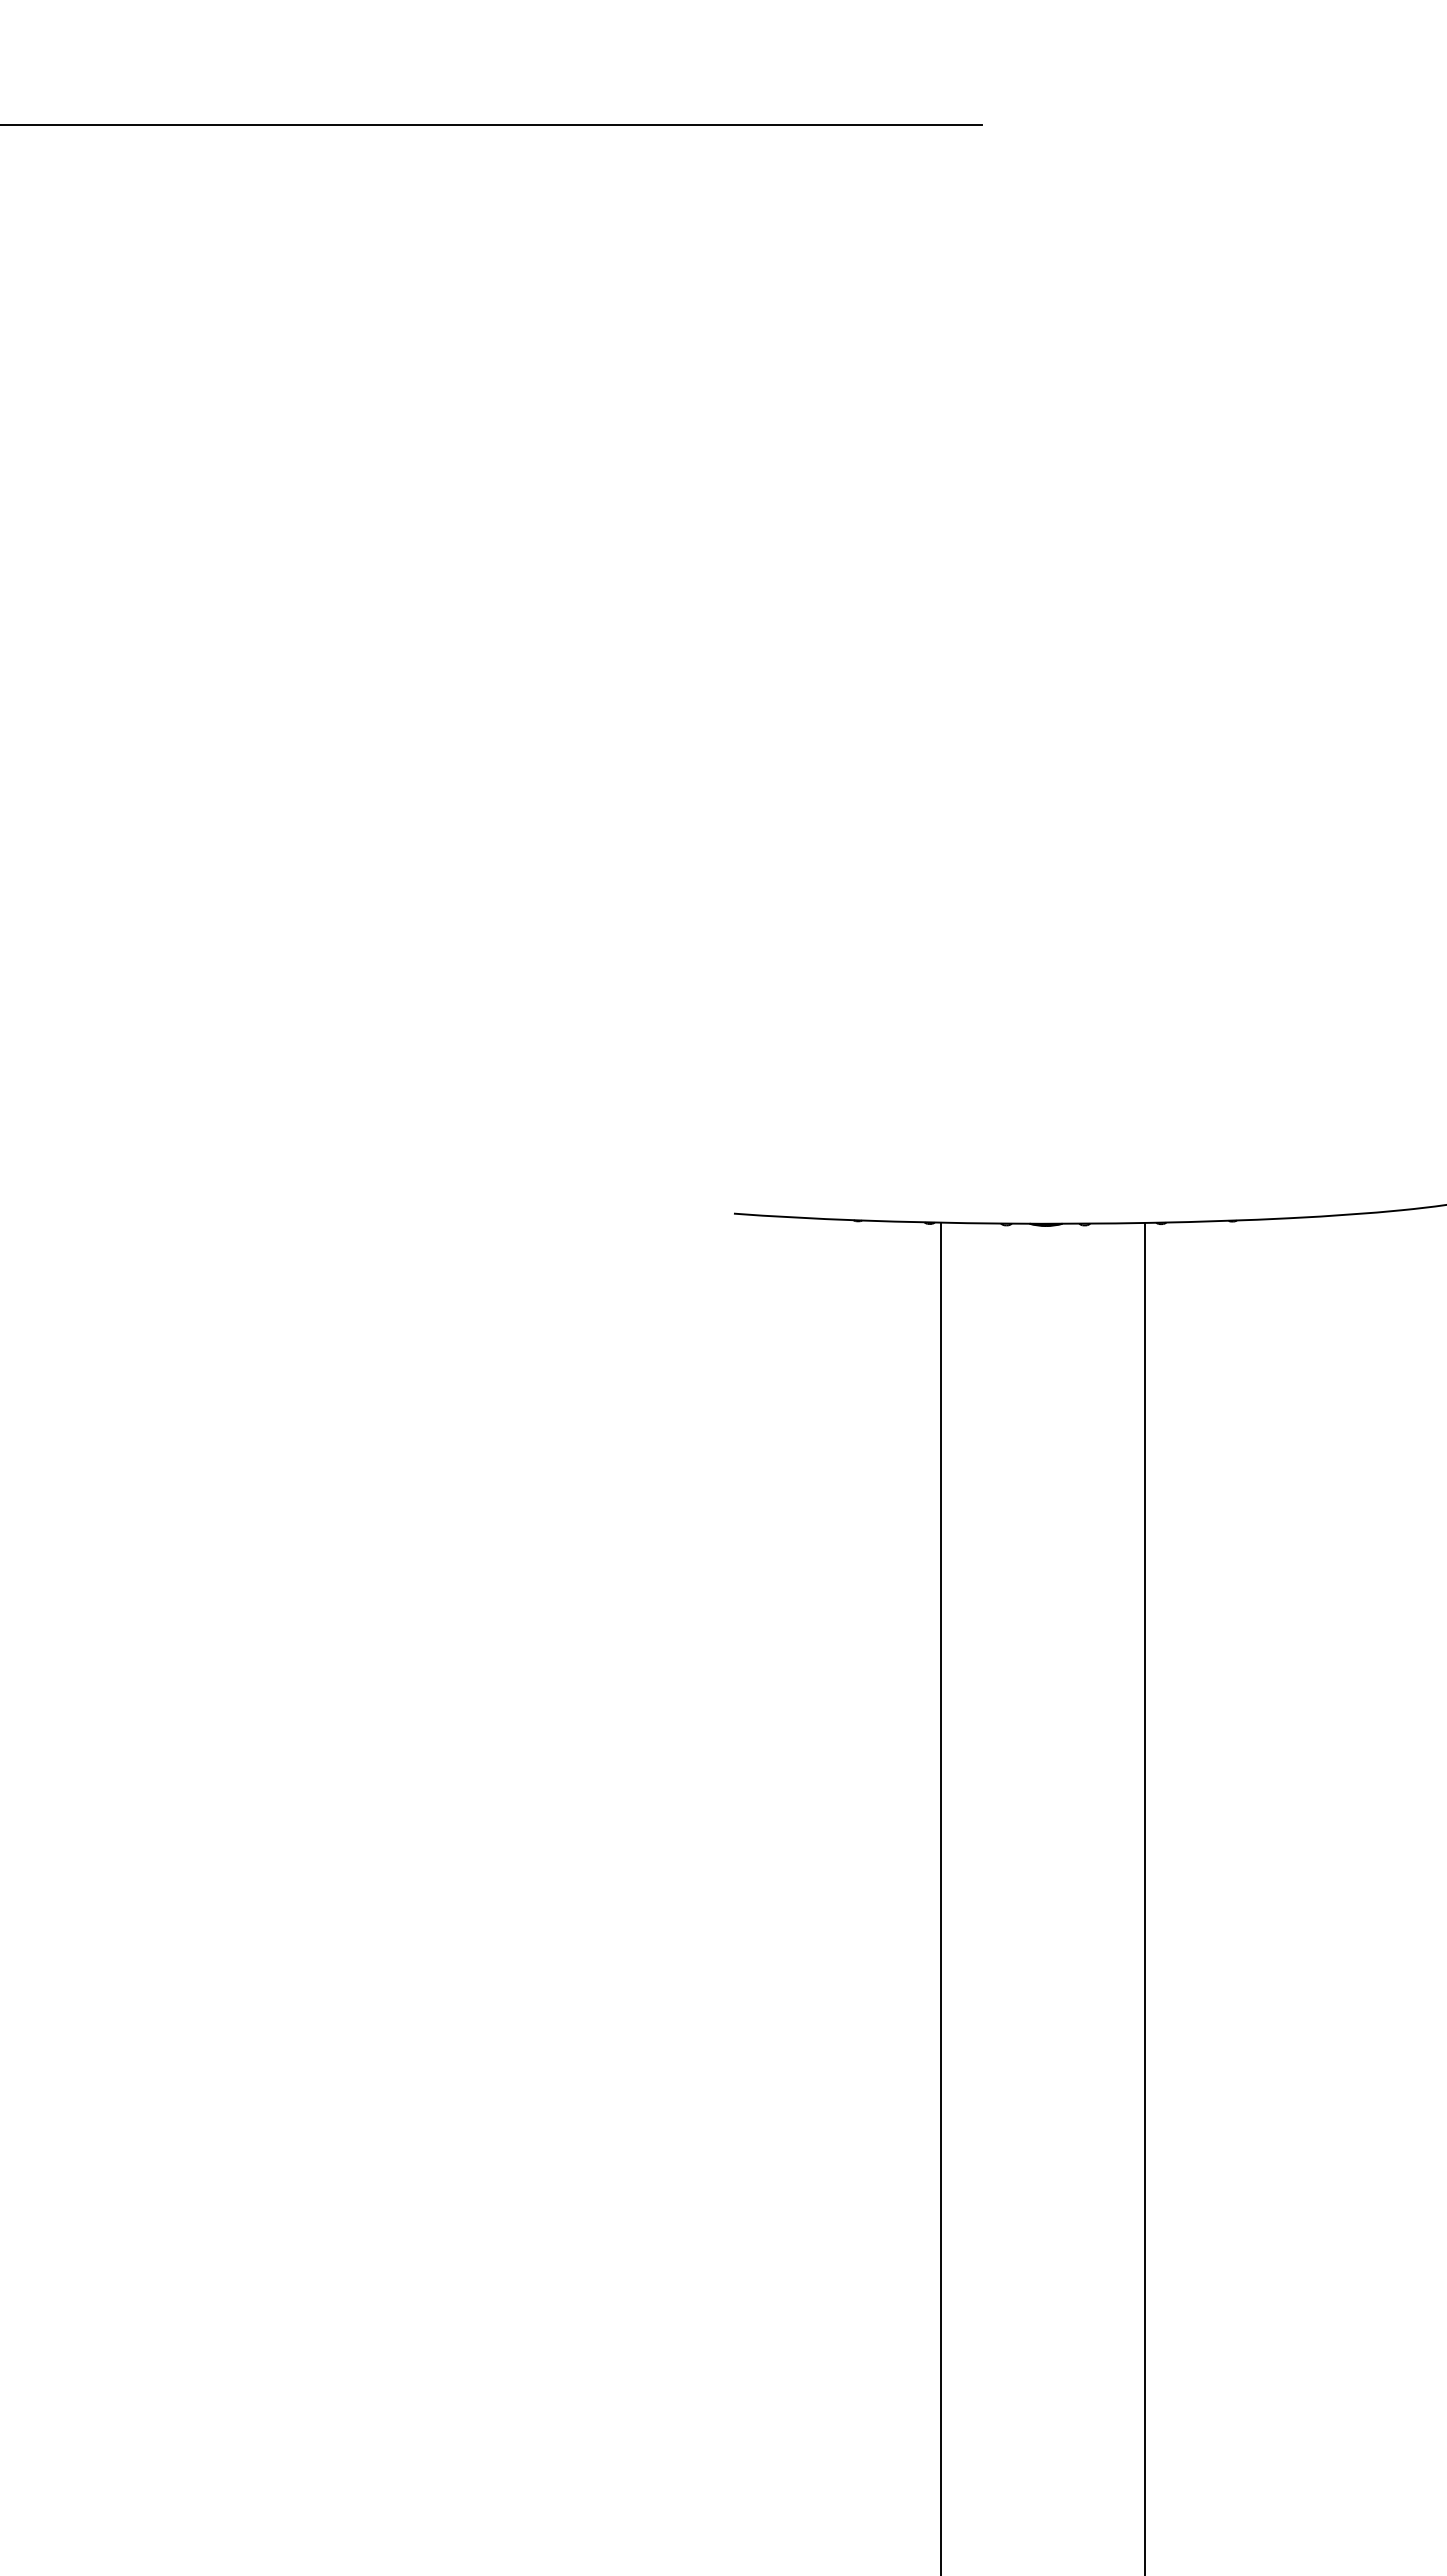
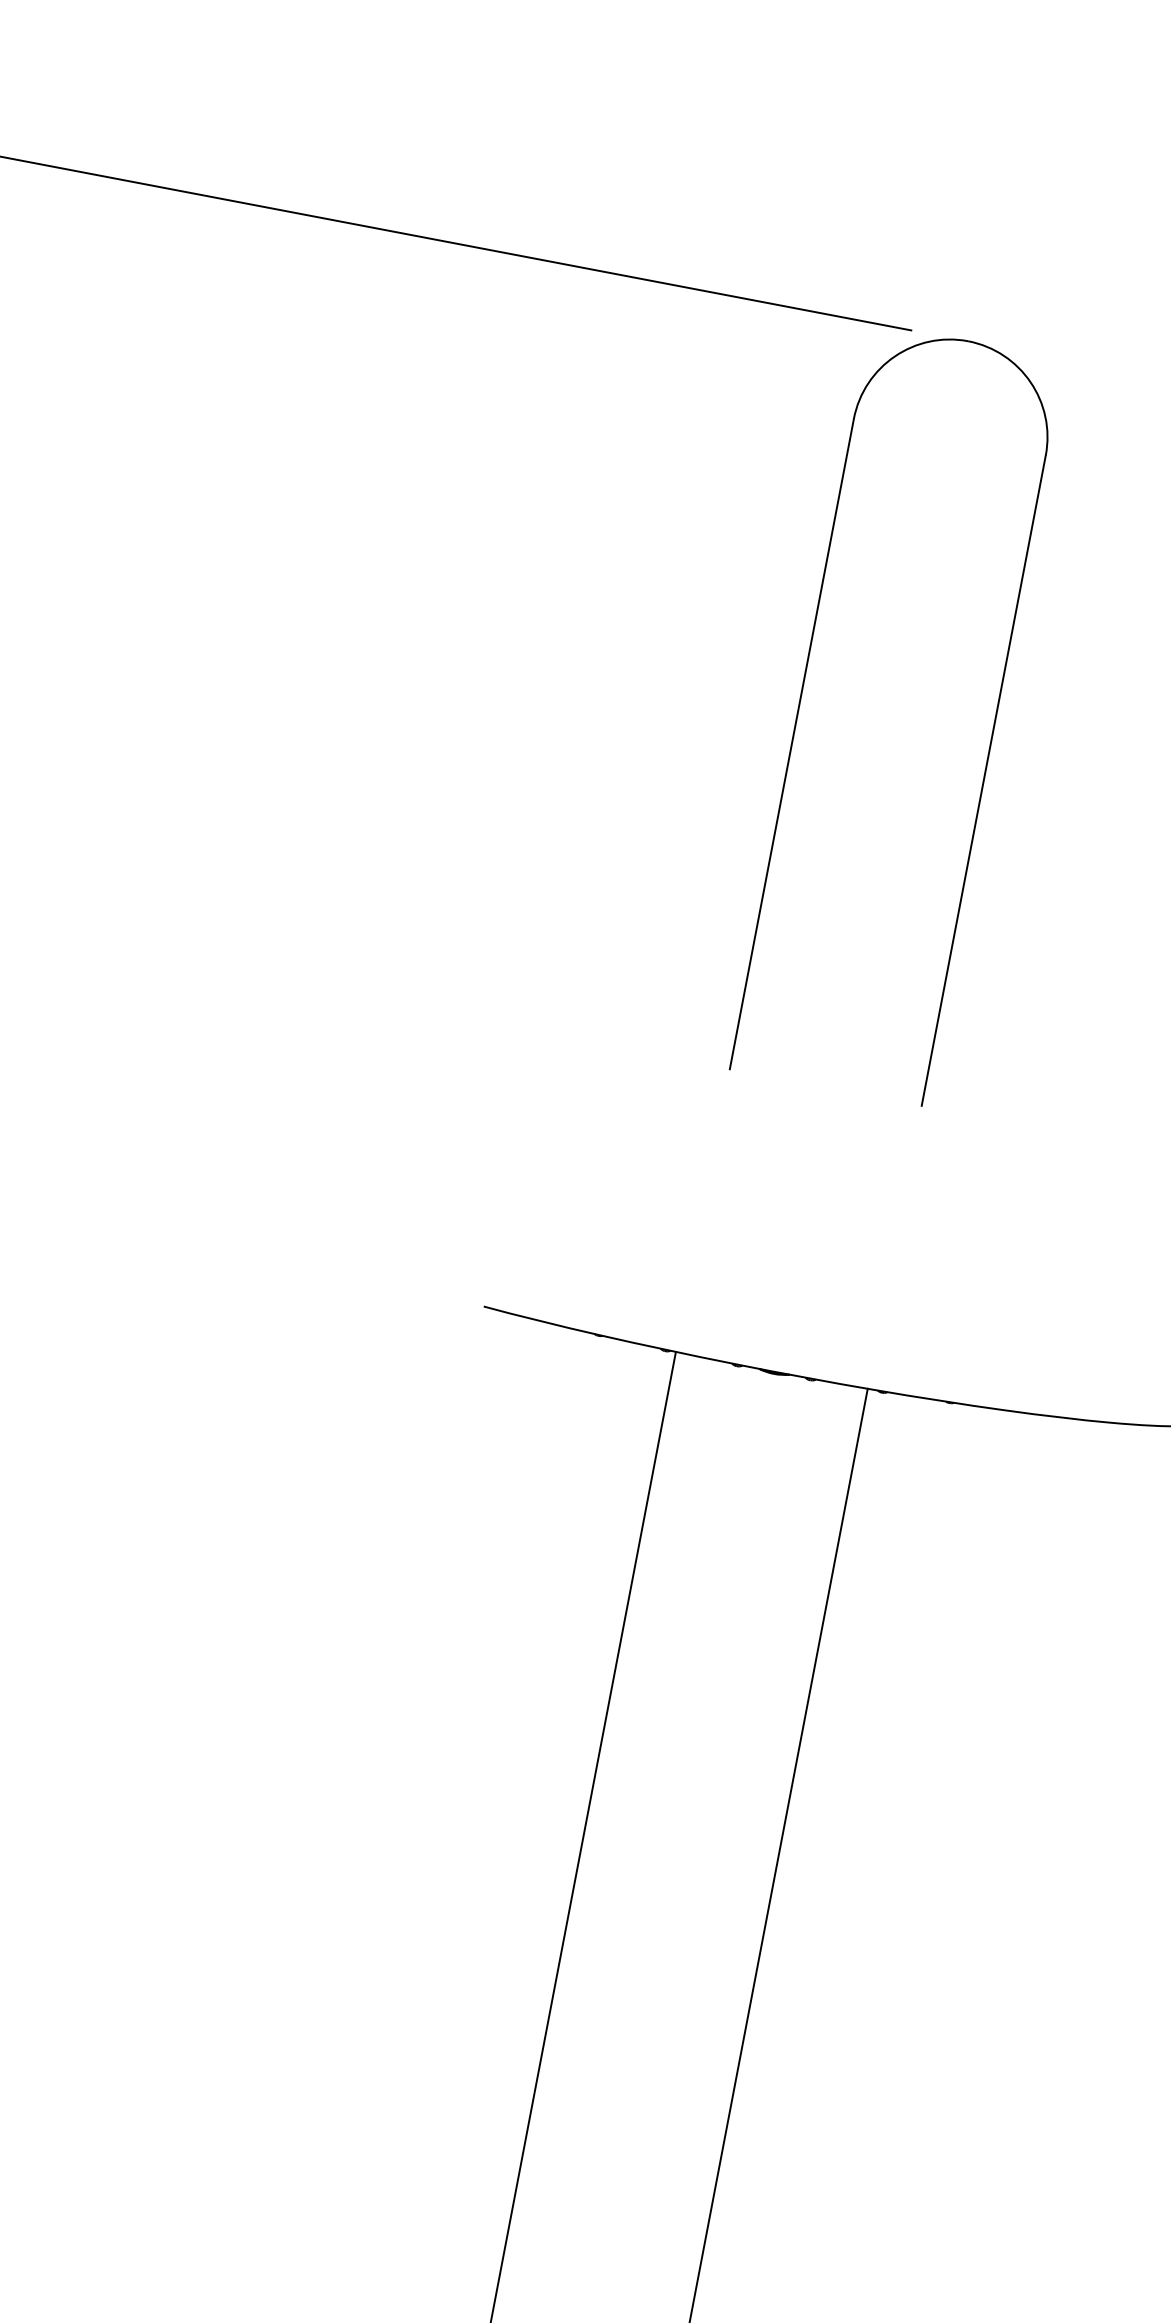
part: (941, 522) -> (801, 695), added

